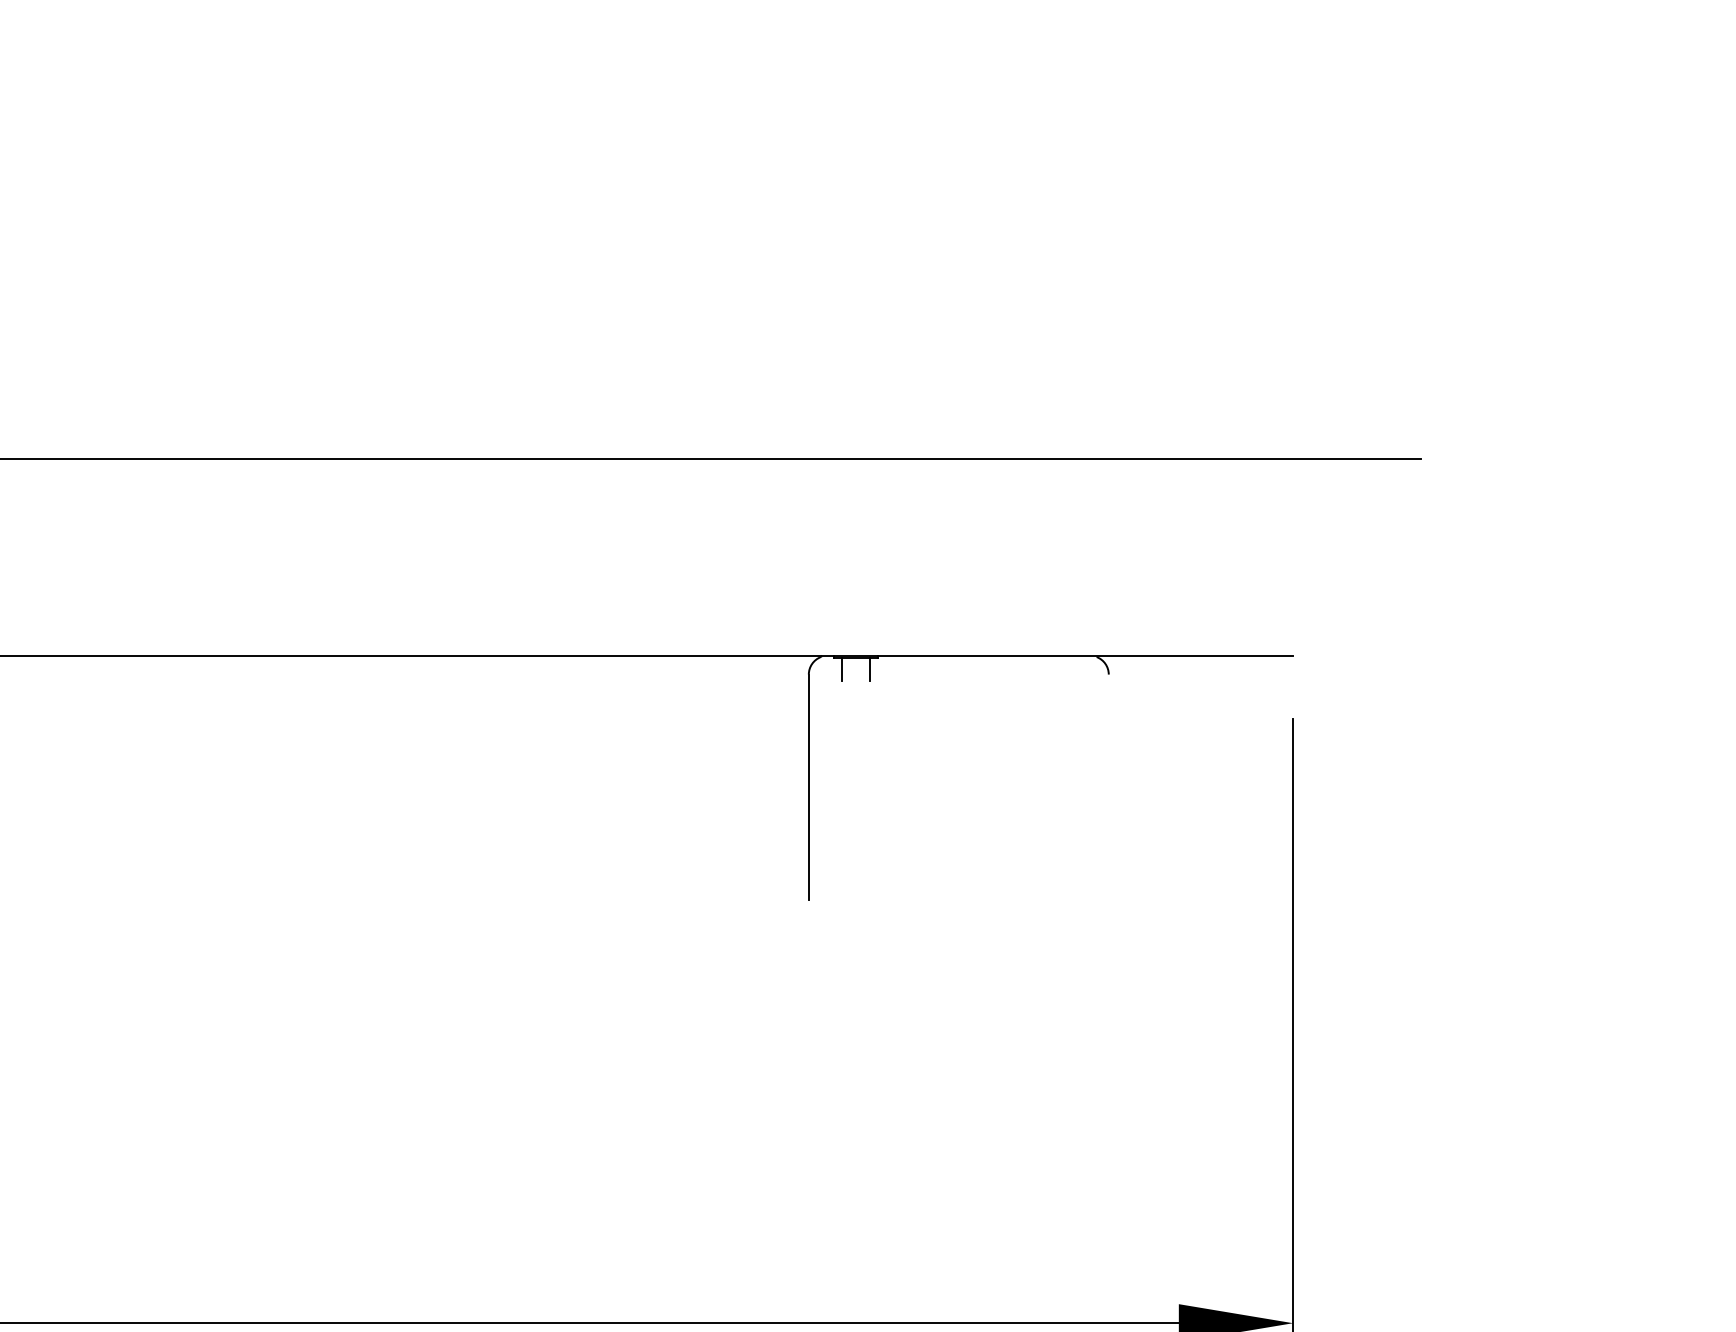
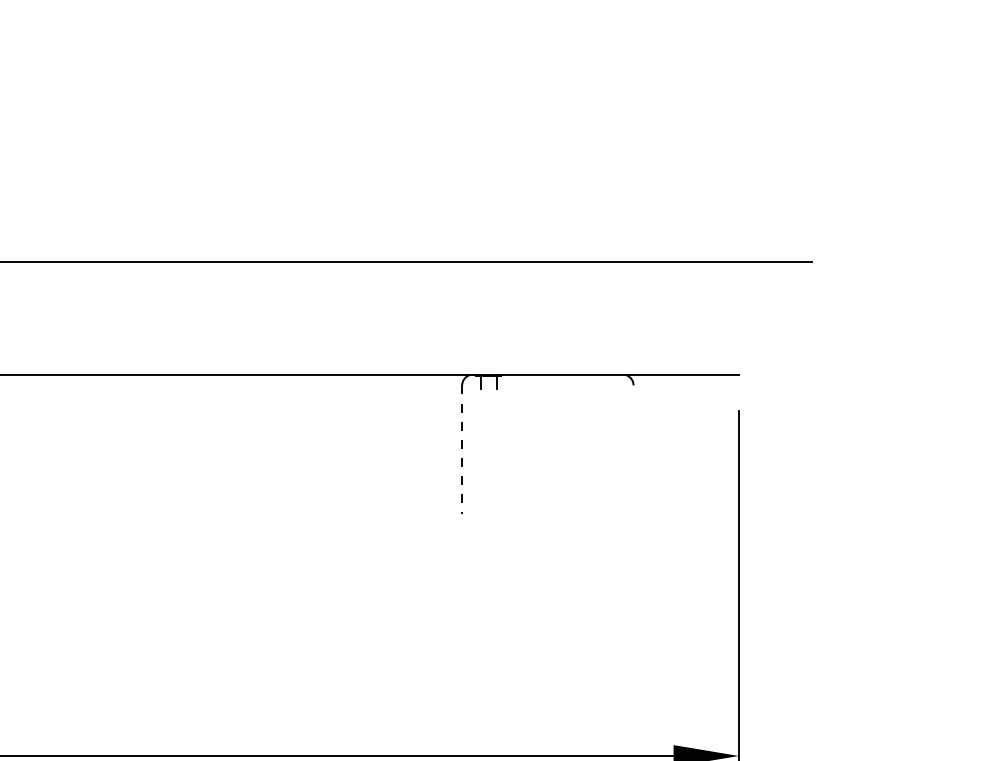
line: (809, 788) -> (462, 450), solid -> dashed

